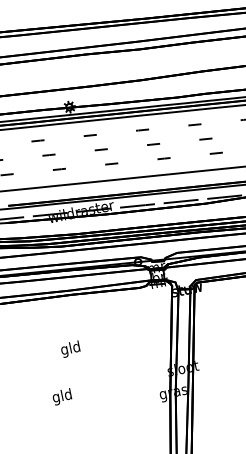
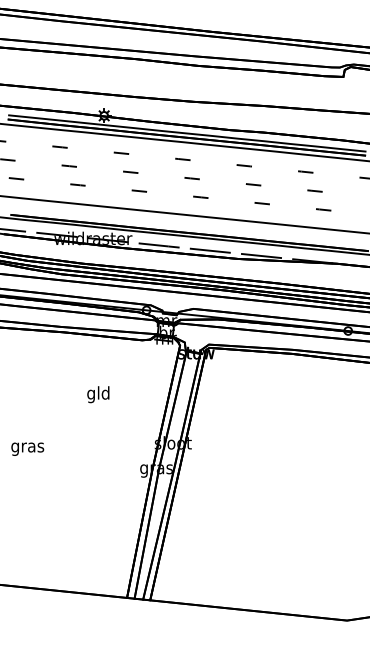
text: (70, 349) -> (98, 394), moved
text: (62, 396) -> (27, 447), gld -> gras

